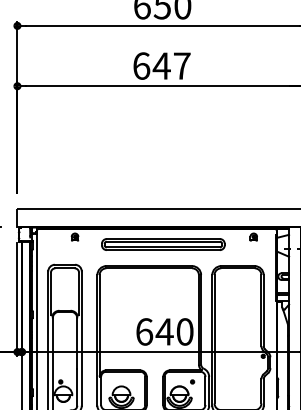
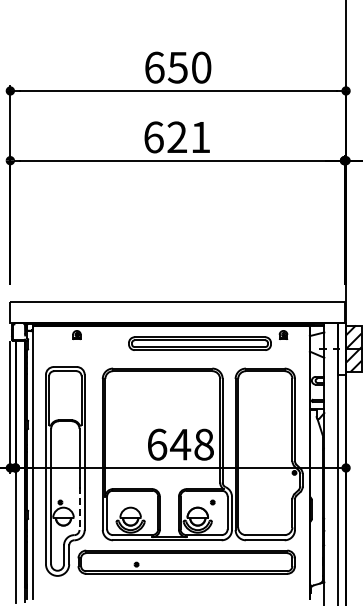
text: (171, 65) -> (188, 136), 647 -> 621
part: (162, 244) -> (199, 343), moved
text: (184, 331) -> (203, 444), 640 -> 648
line: (77, 388) -> (79, 509), solid -> dashed

